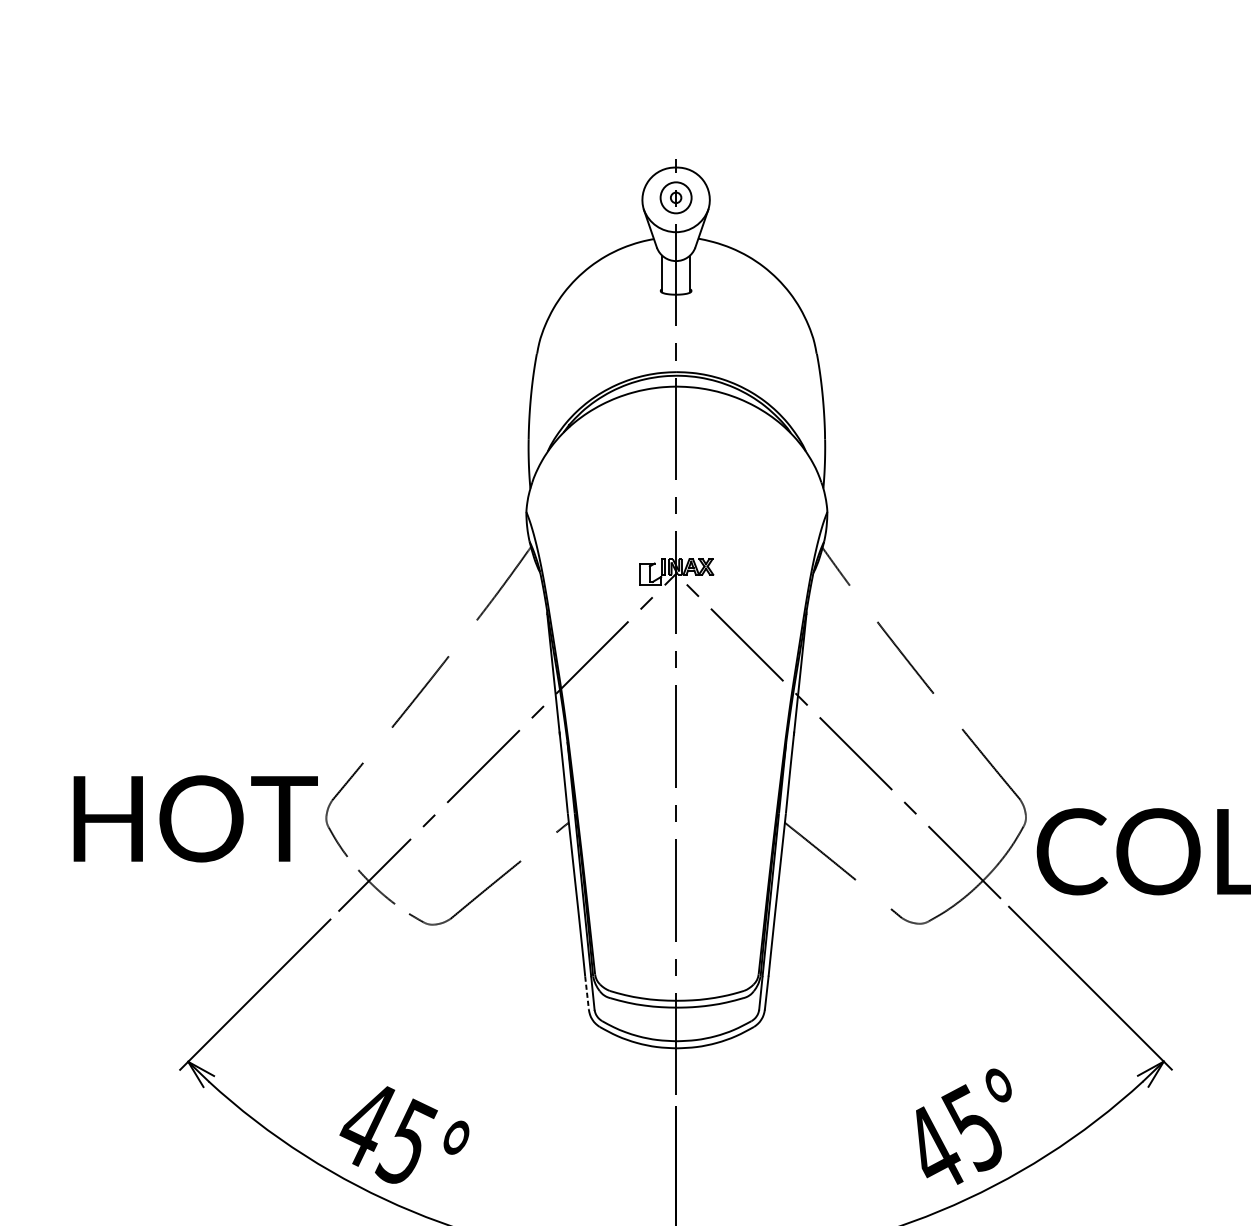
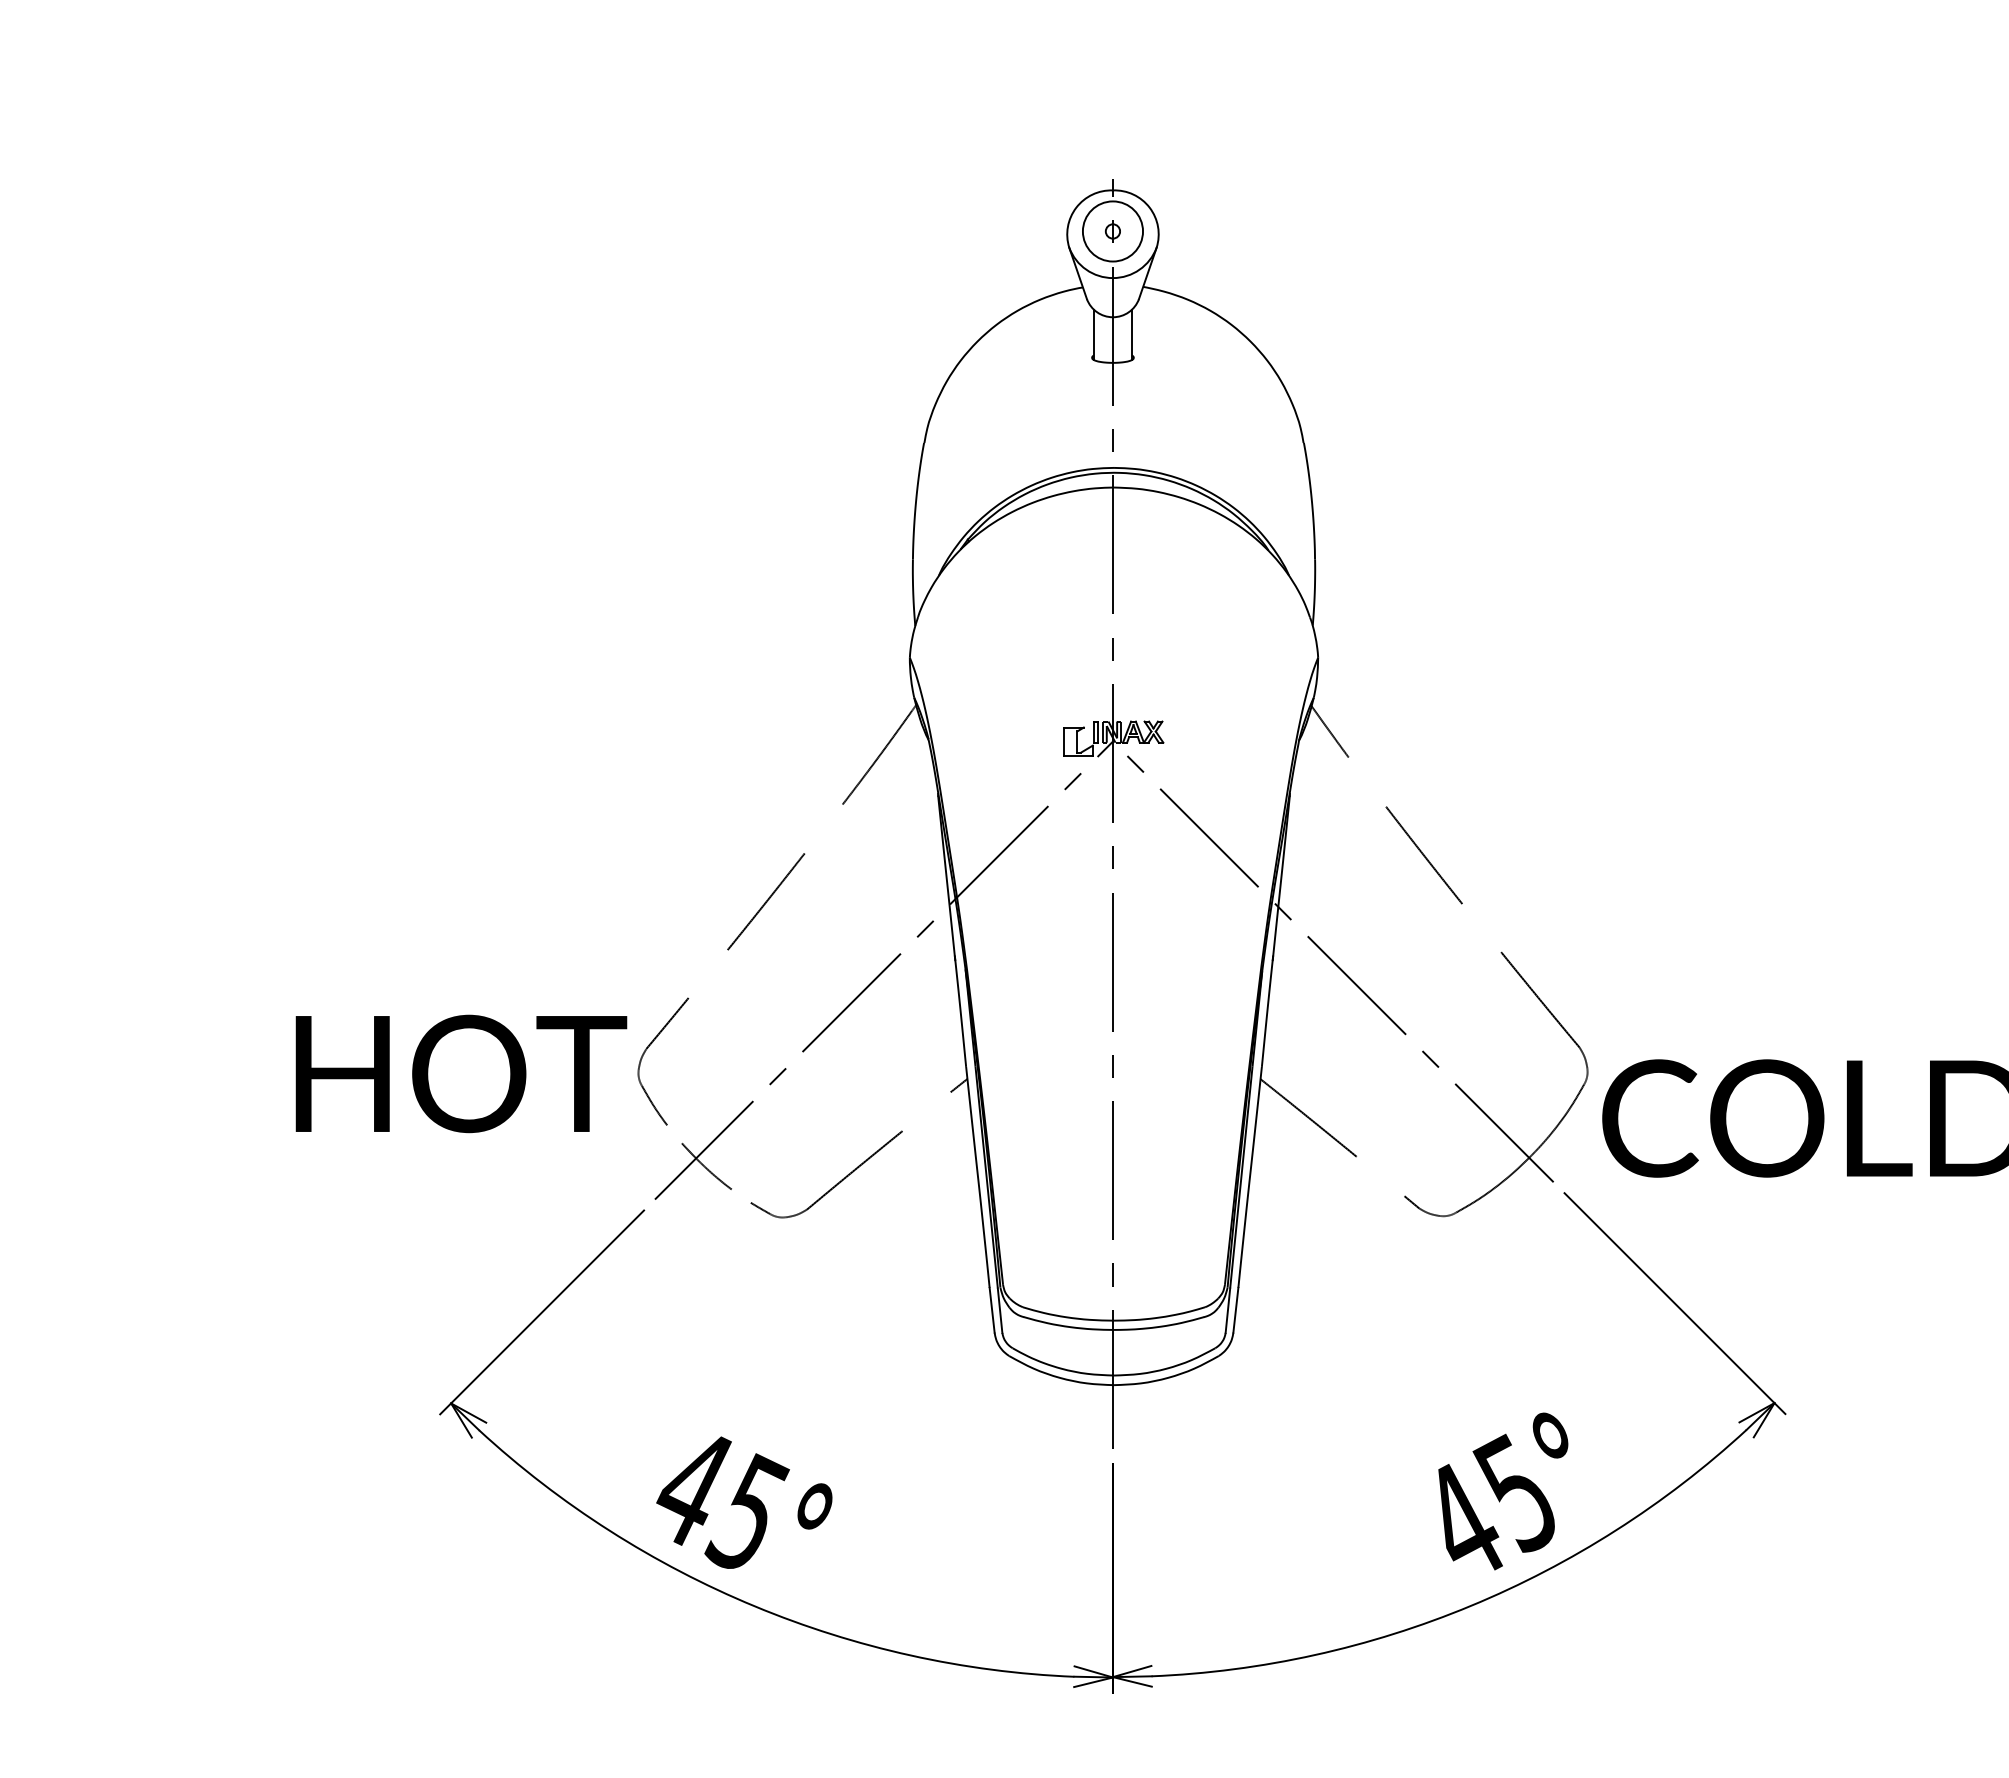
circle: (675, 197) -> (1112, 231), size x1.43
line: (587, 993) -> (992, 1310), dashed -> solid

